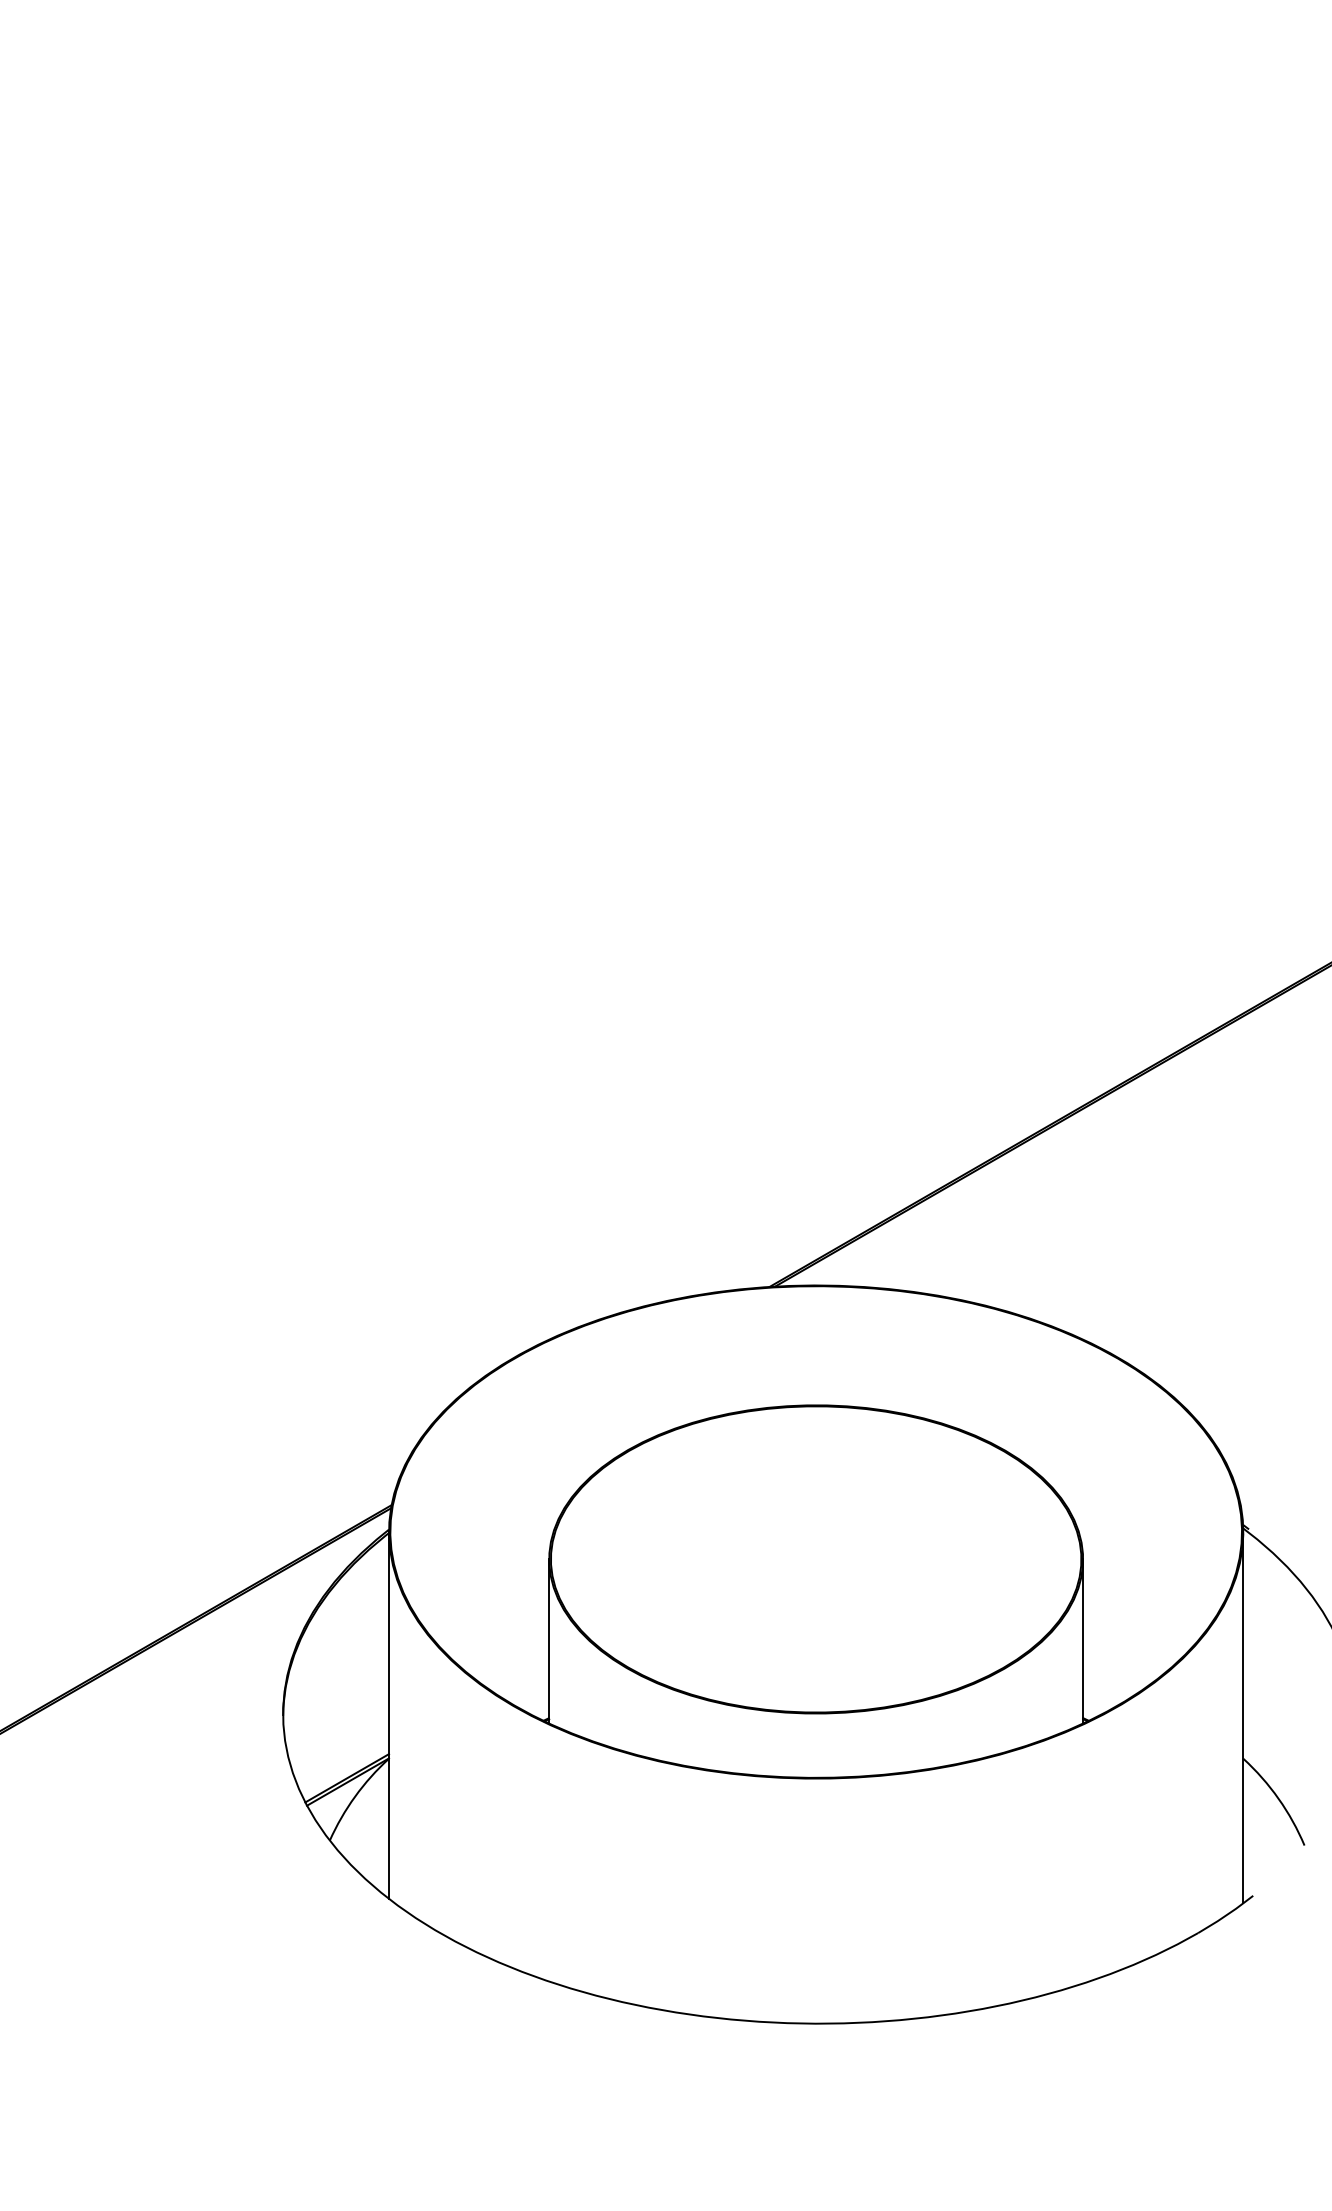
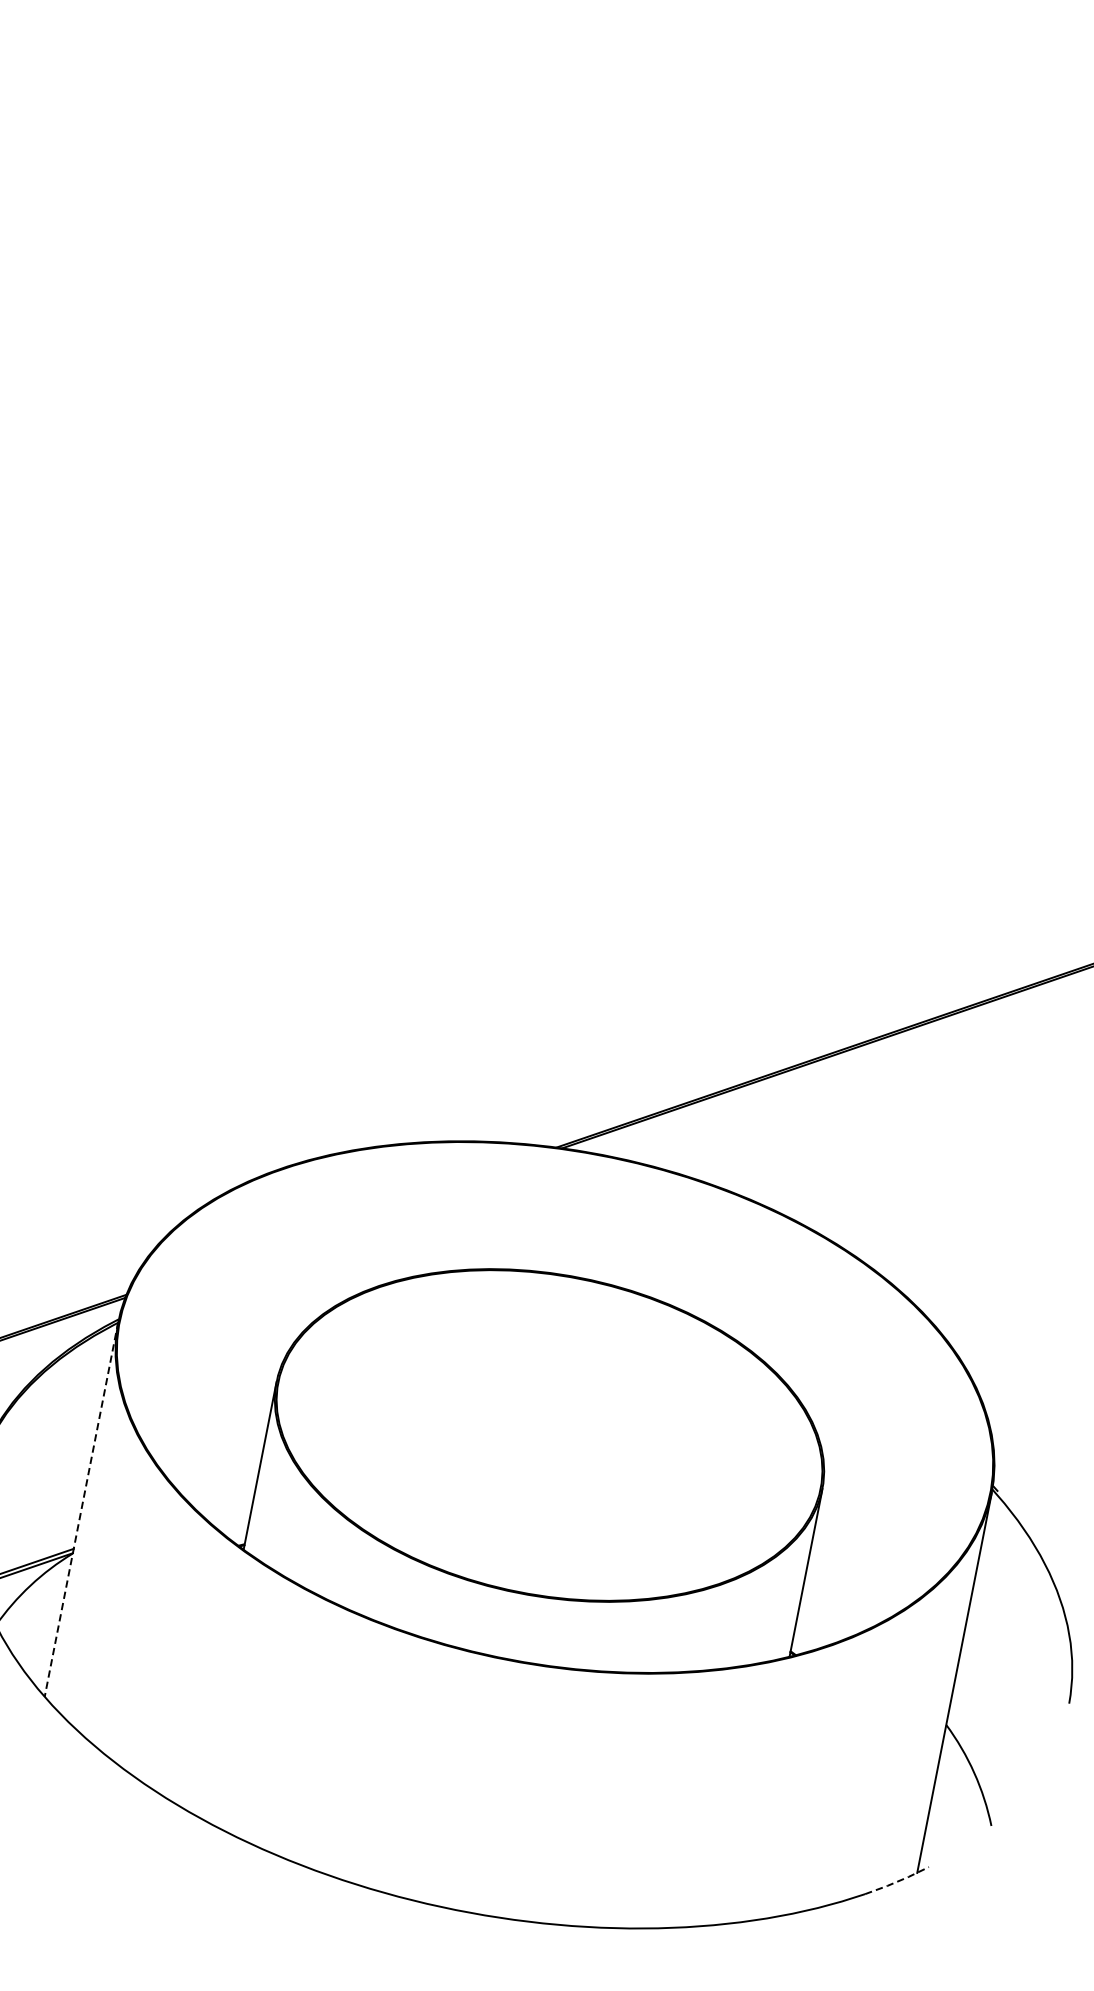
line: (389, 1715) -> (81, 1509), solid -> dashed
line: (1226, 1915) -> (897, 1881), solid -> dashed

